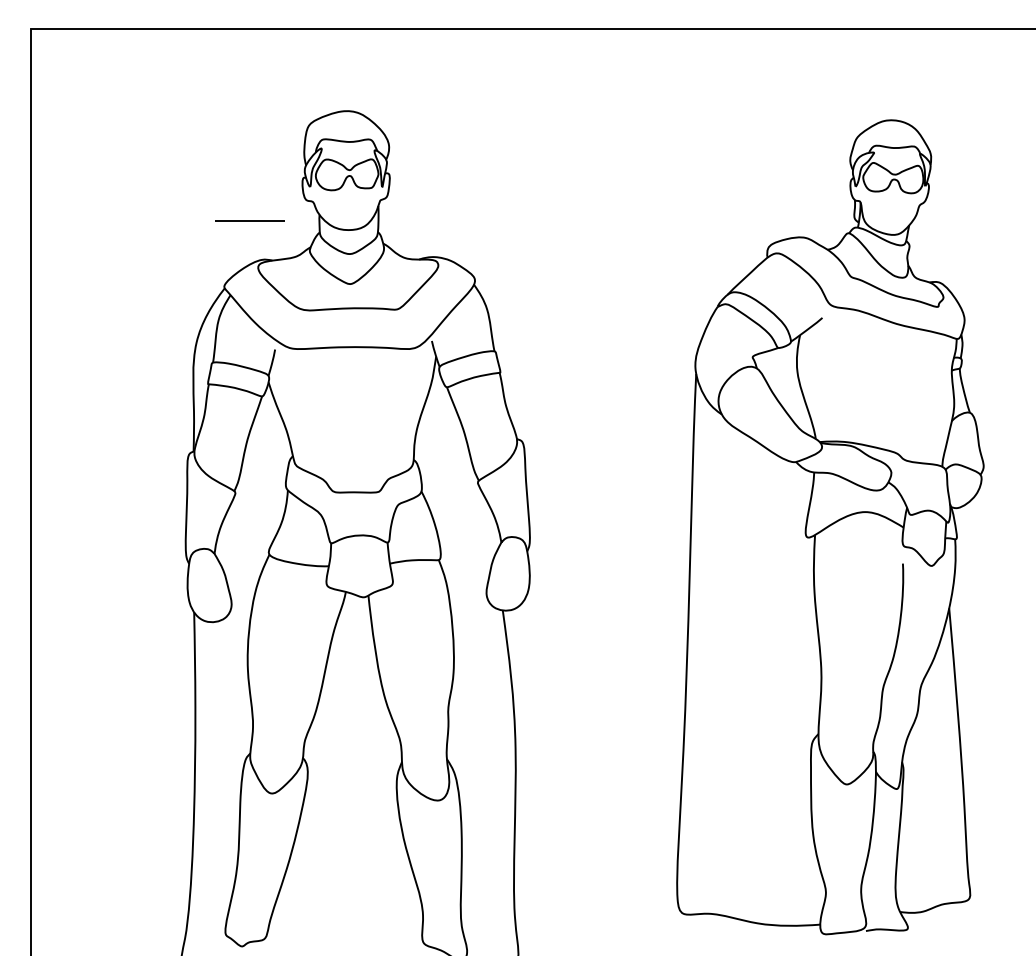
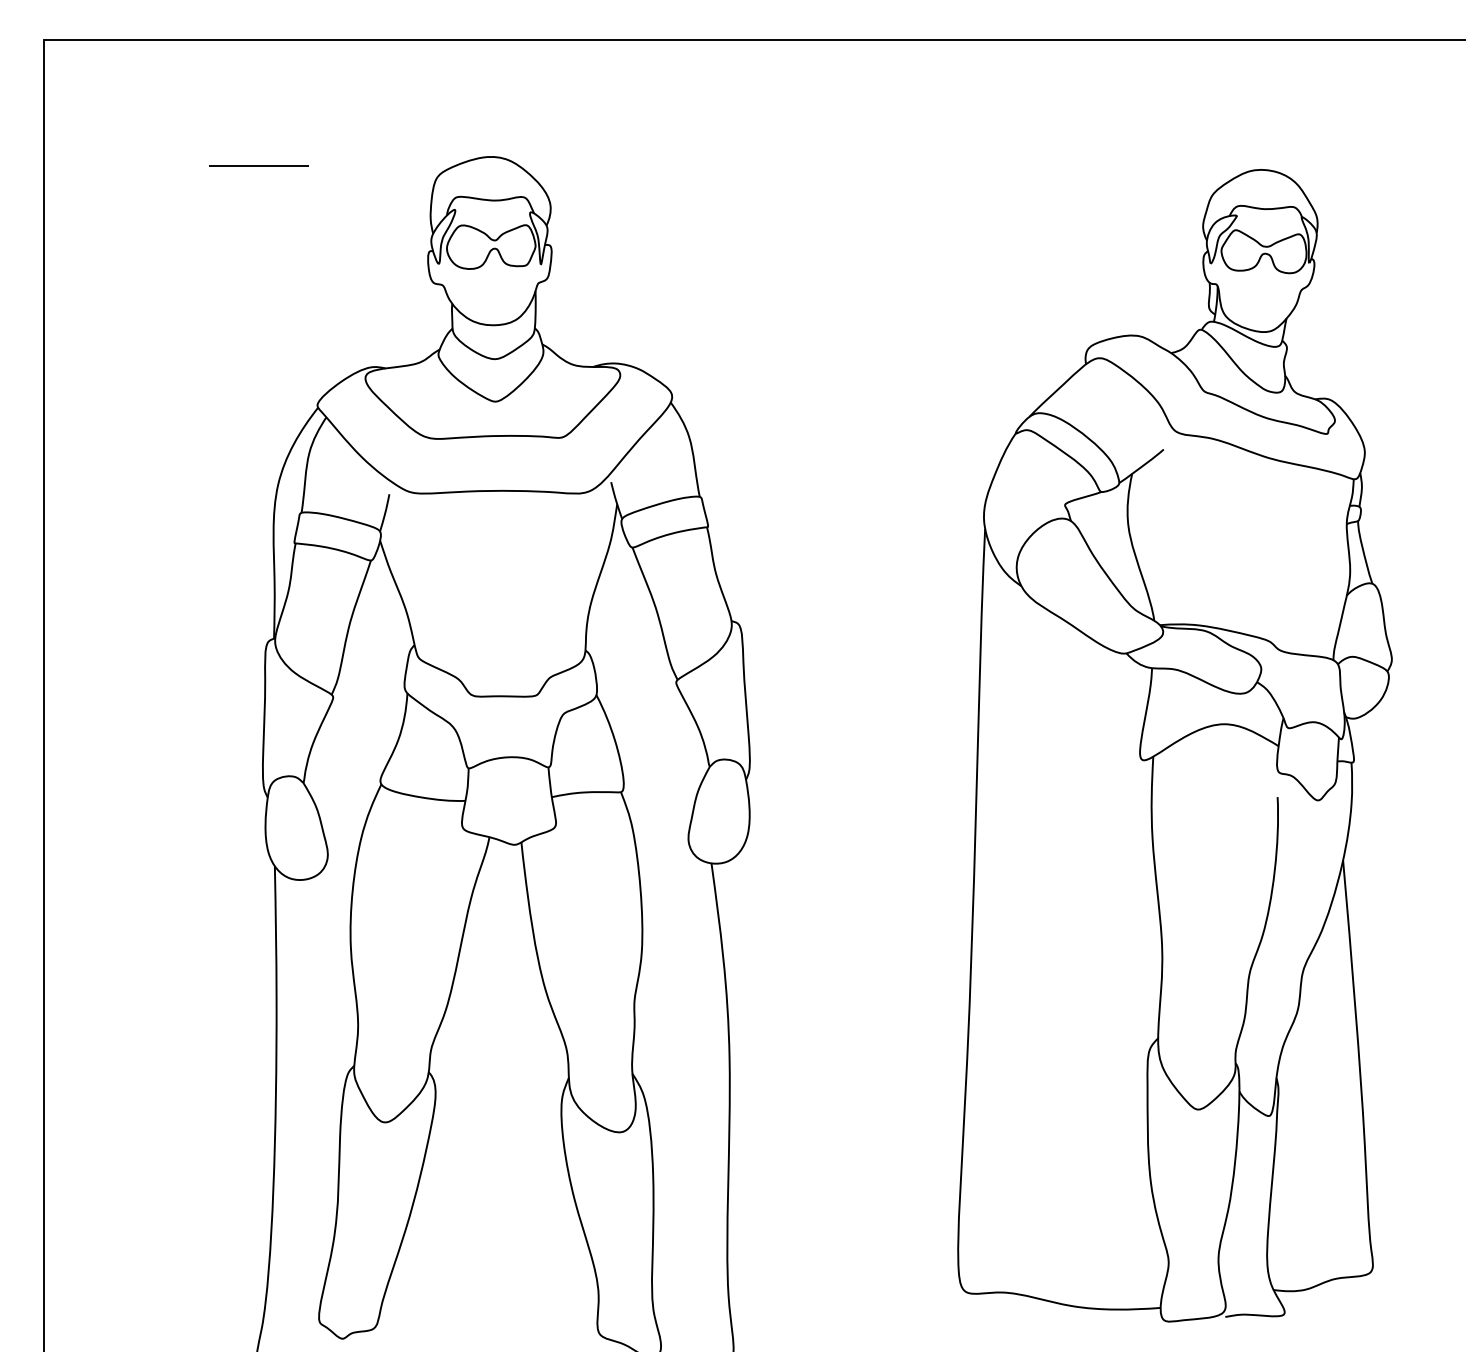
line: (249, 220) -> (258, 165), moved

